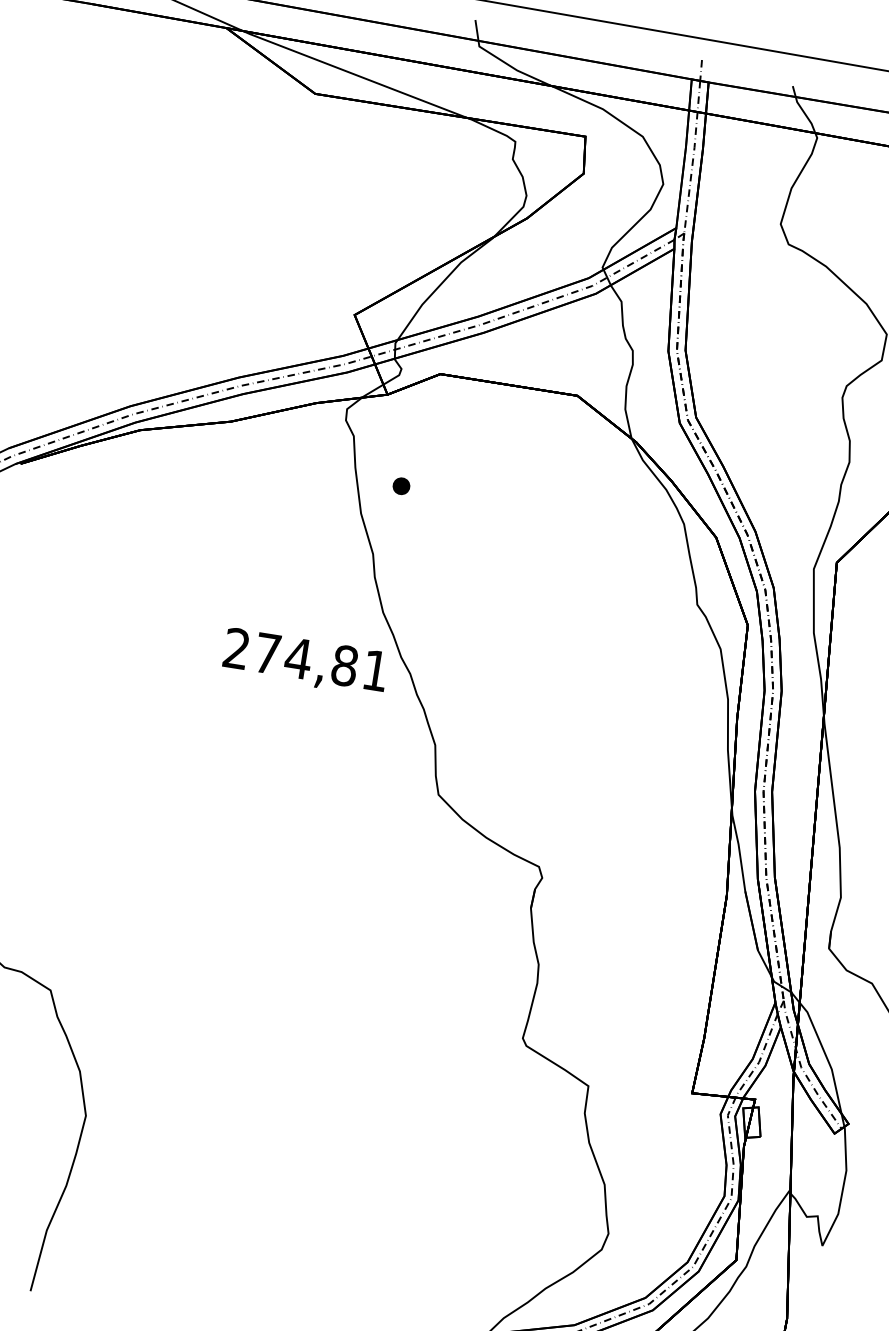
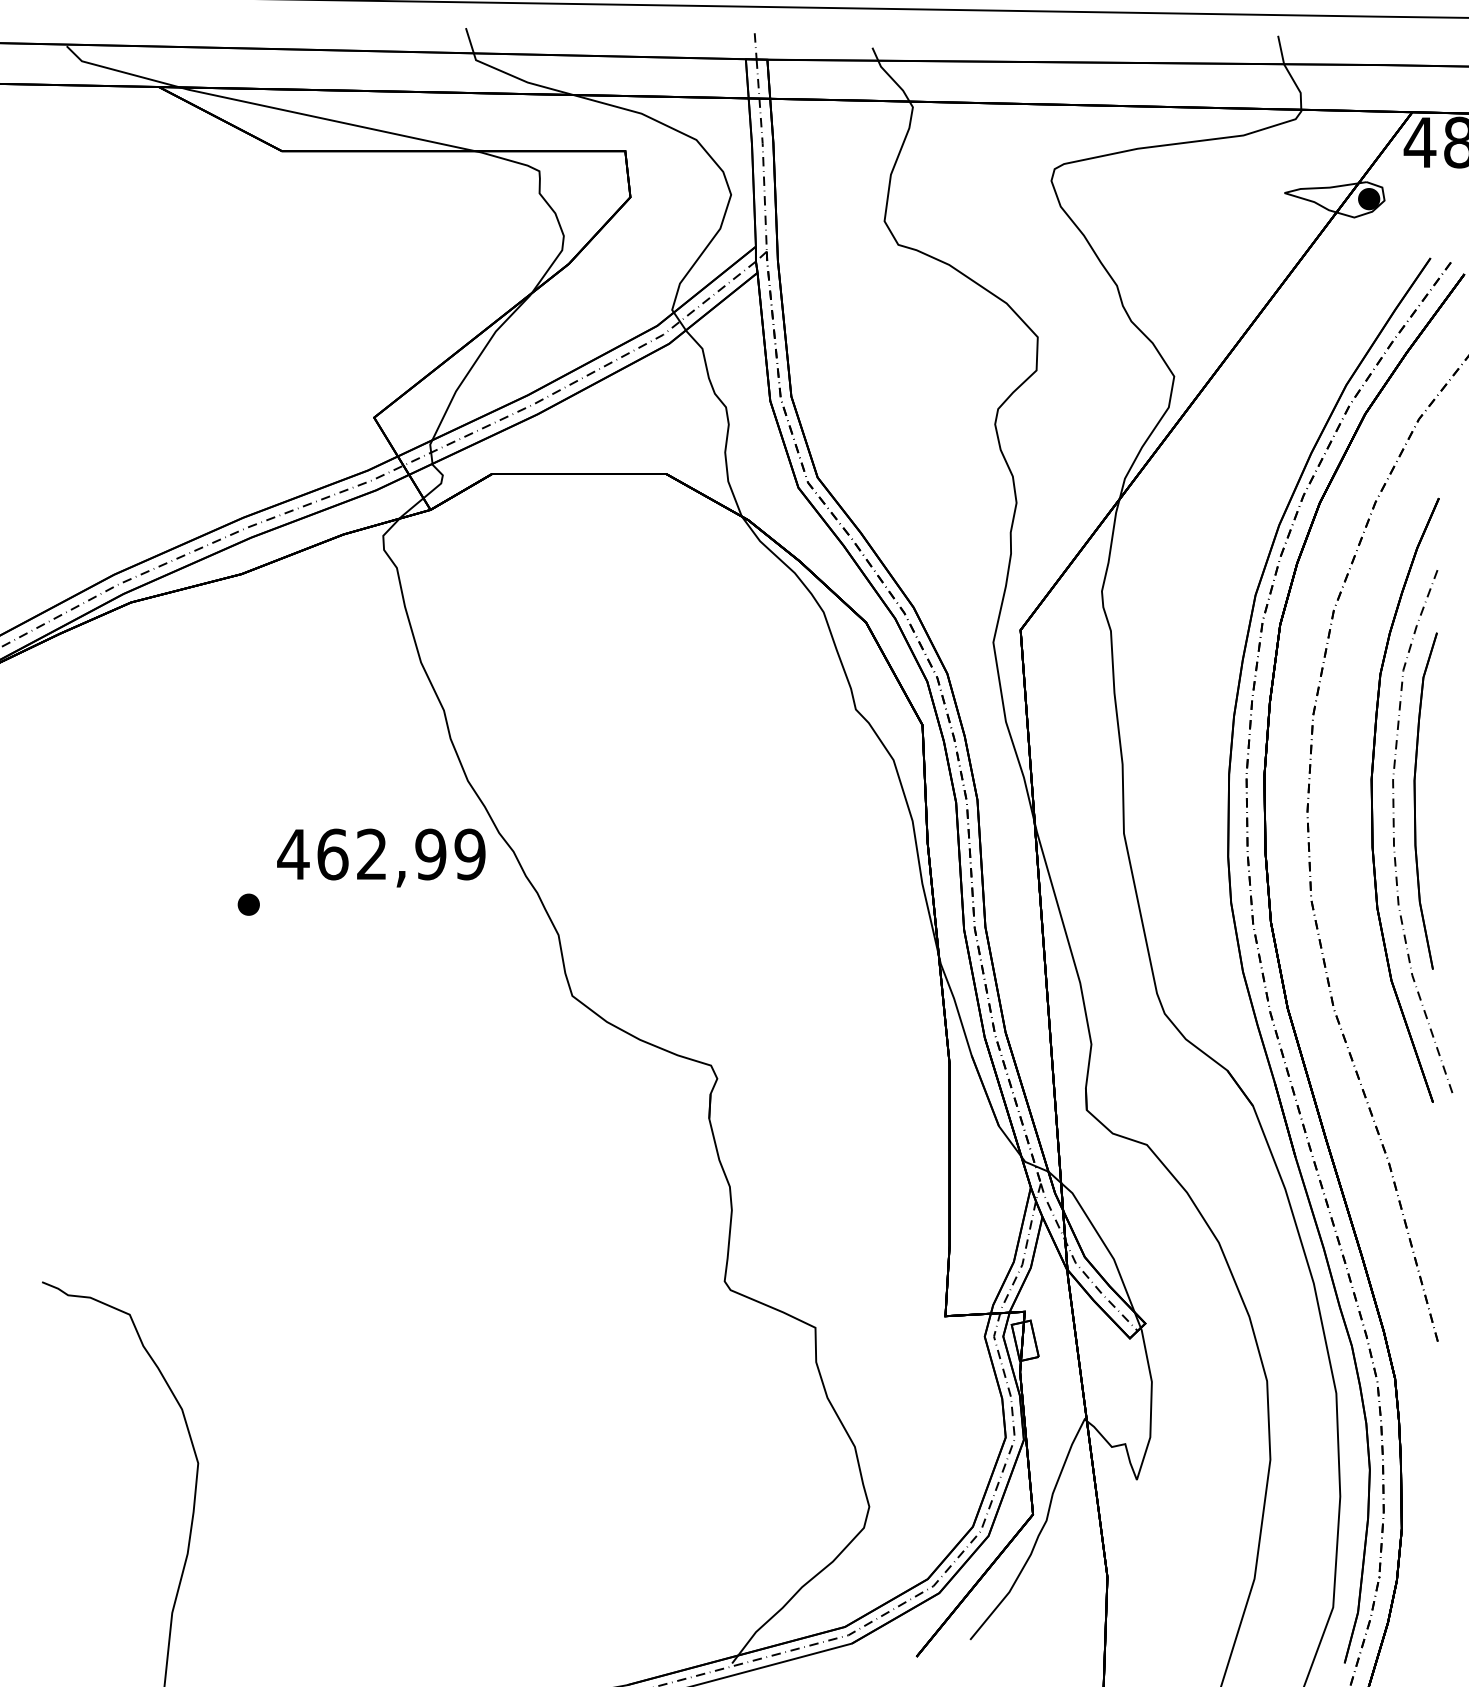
part: (401, 486) -> (248, 904), moved
text: (306, 659) -> (381, 854), 274,81 -> 462,99

